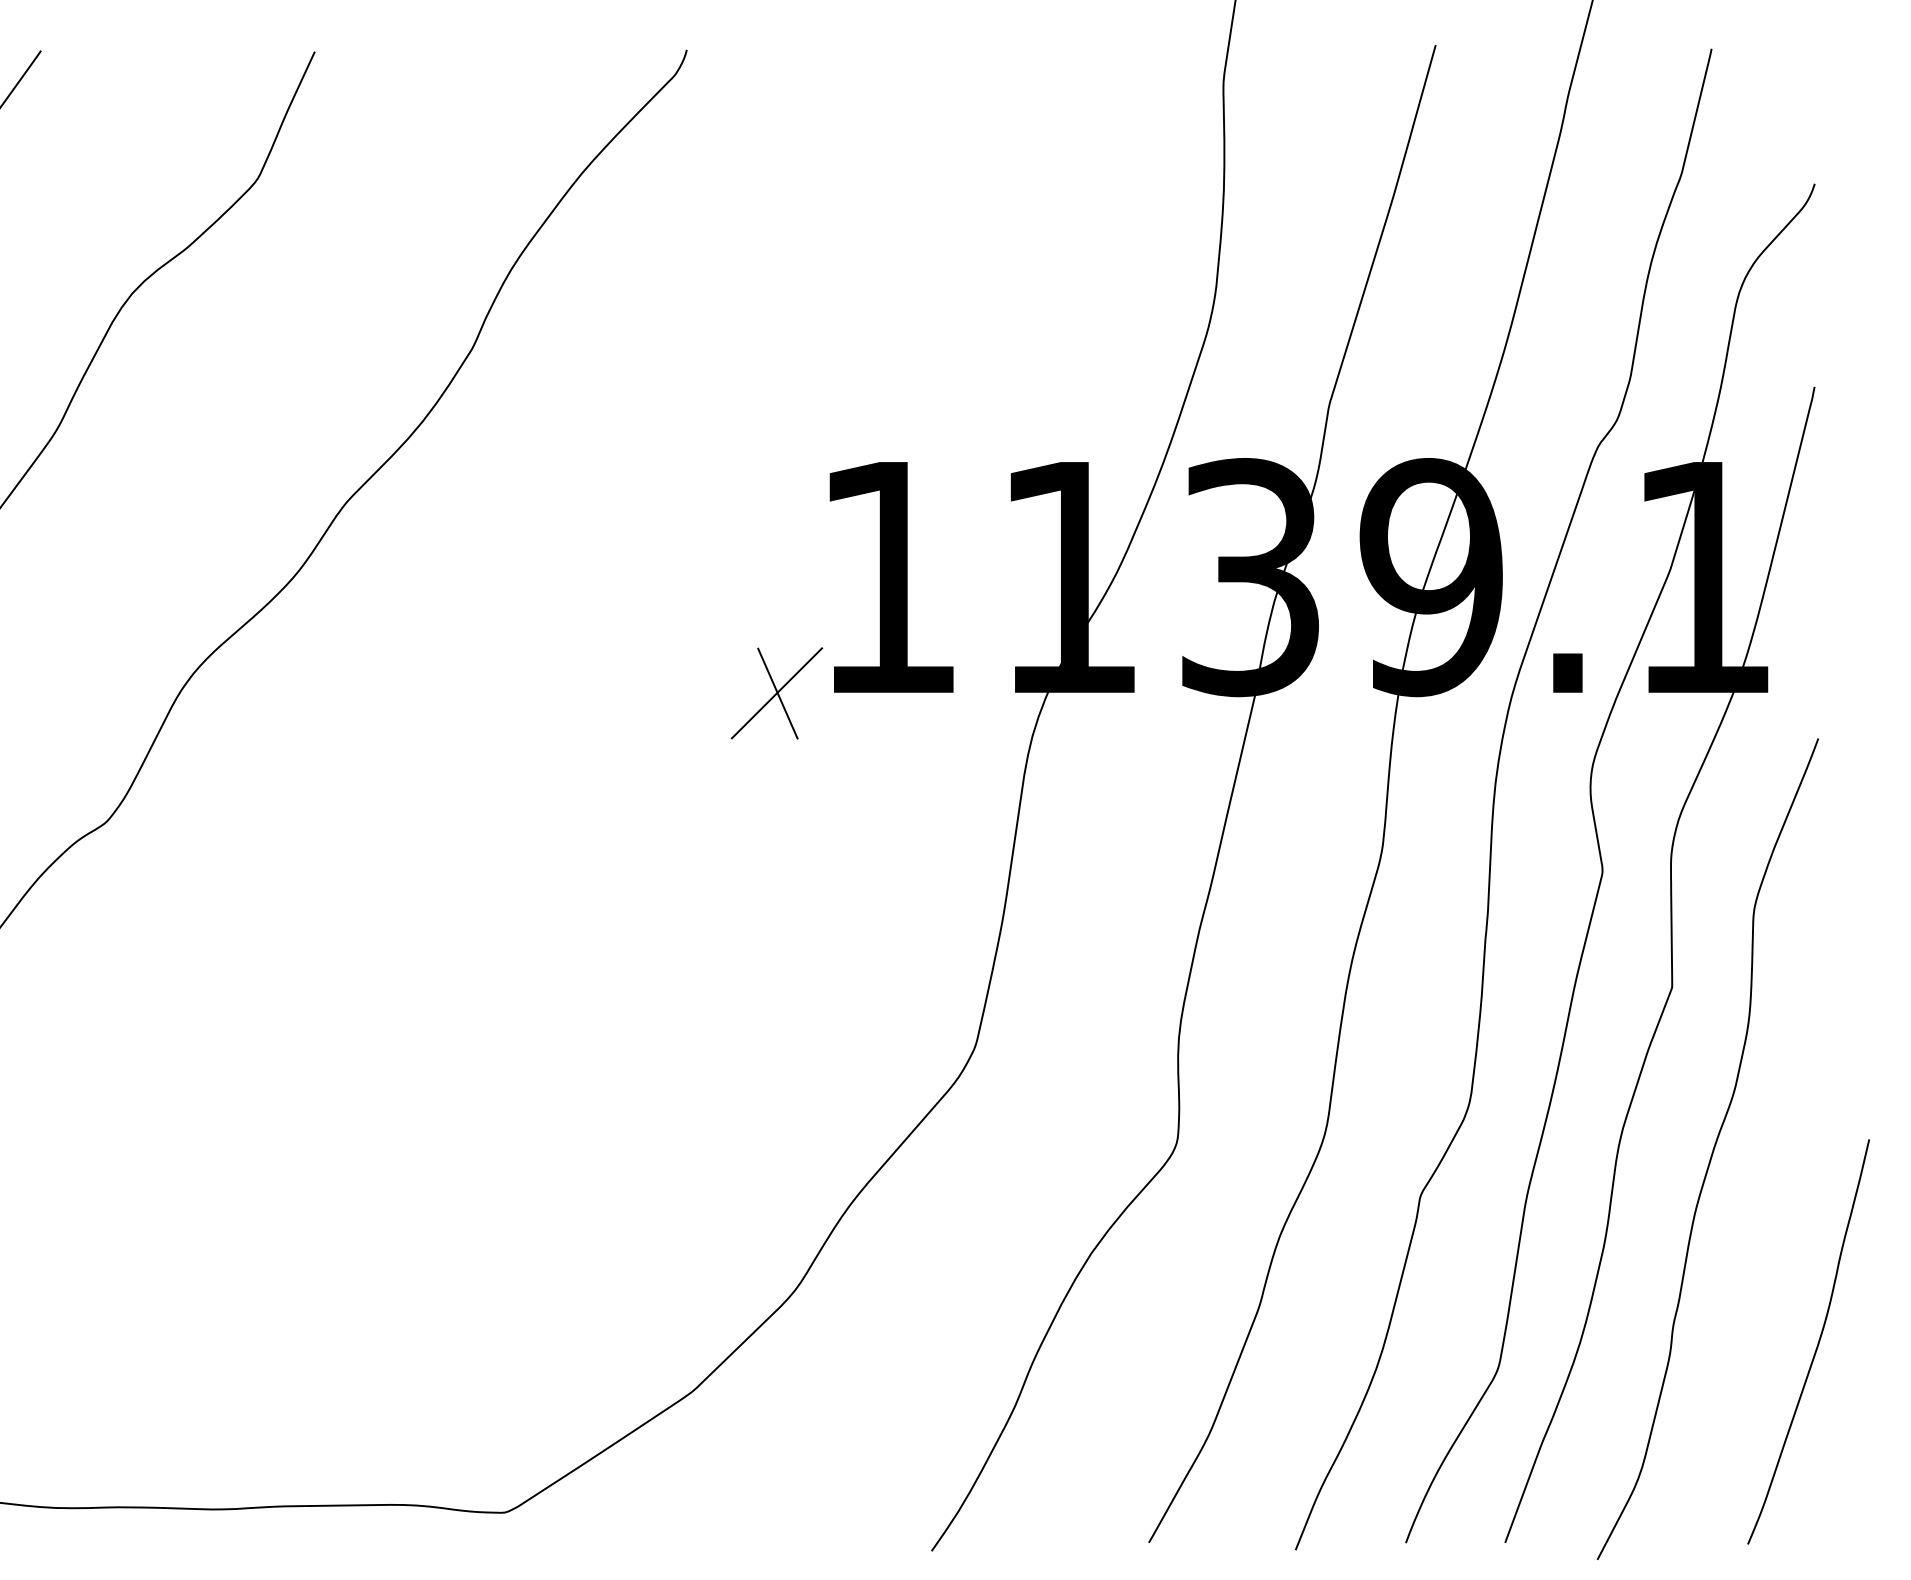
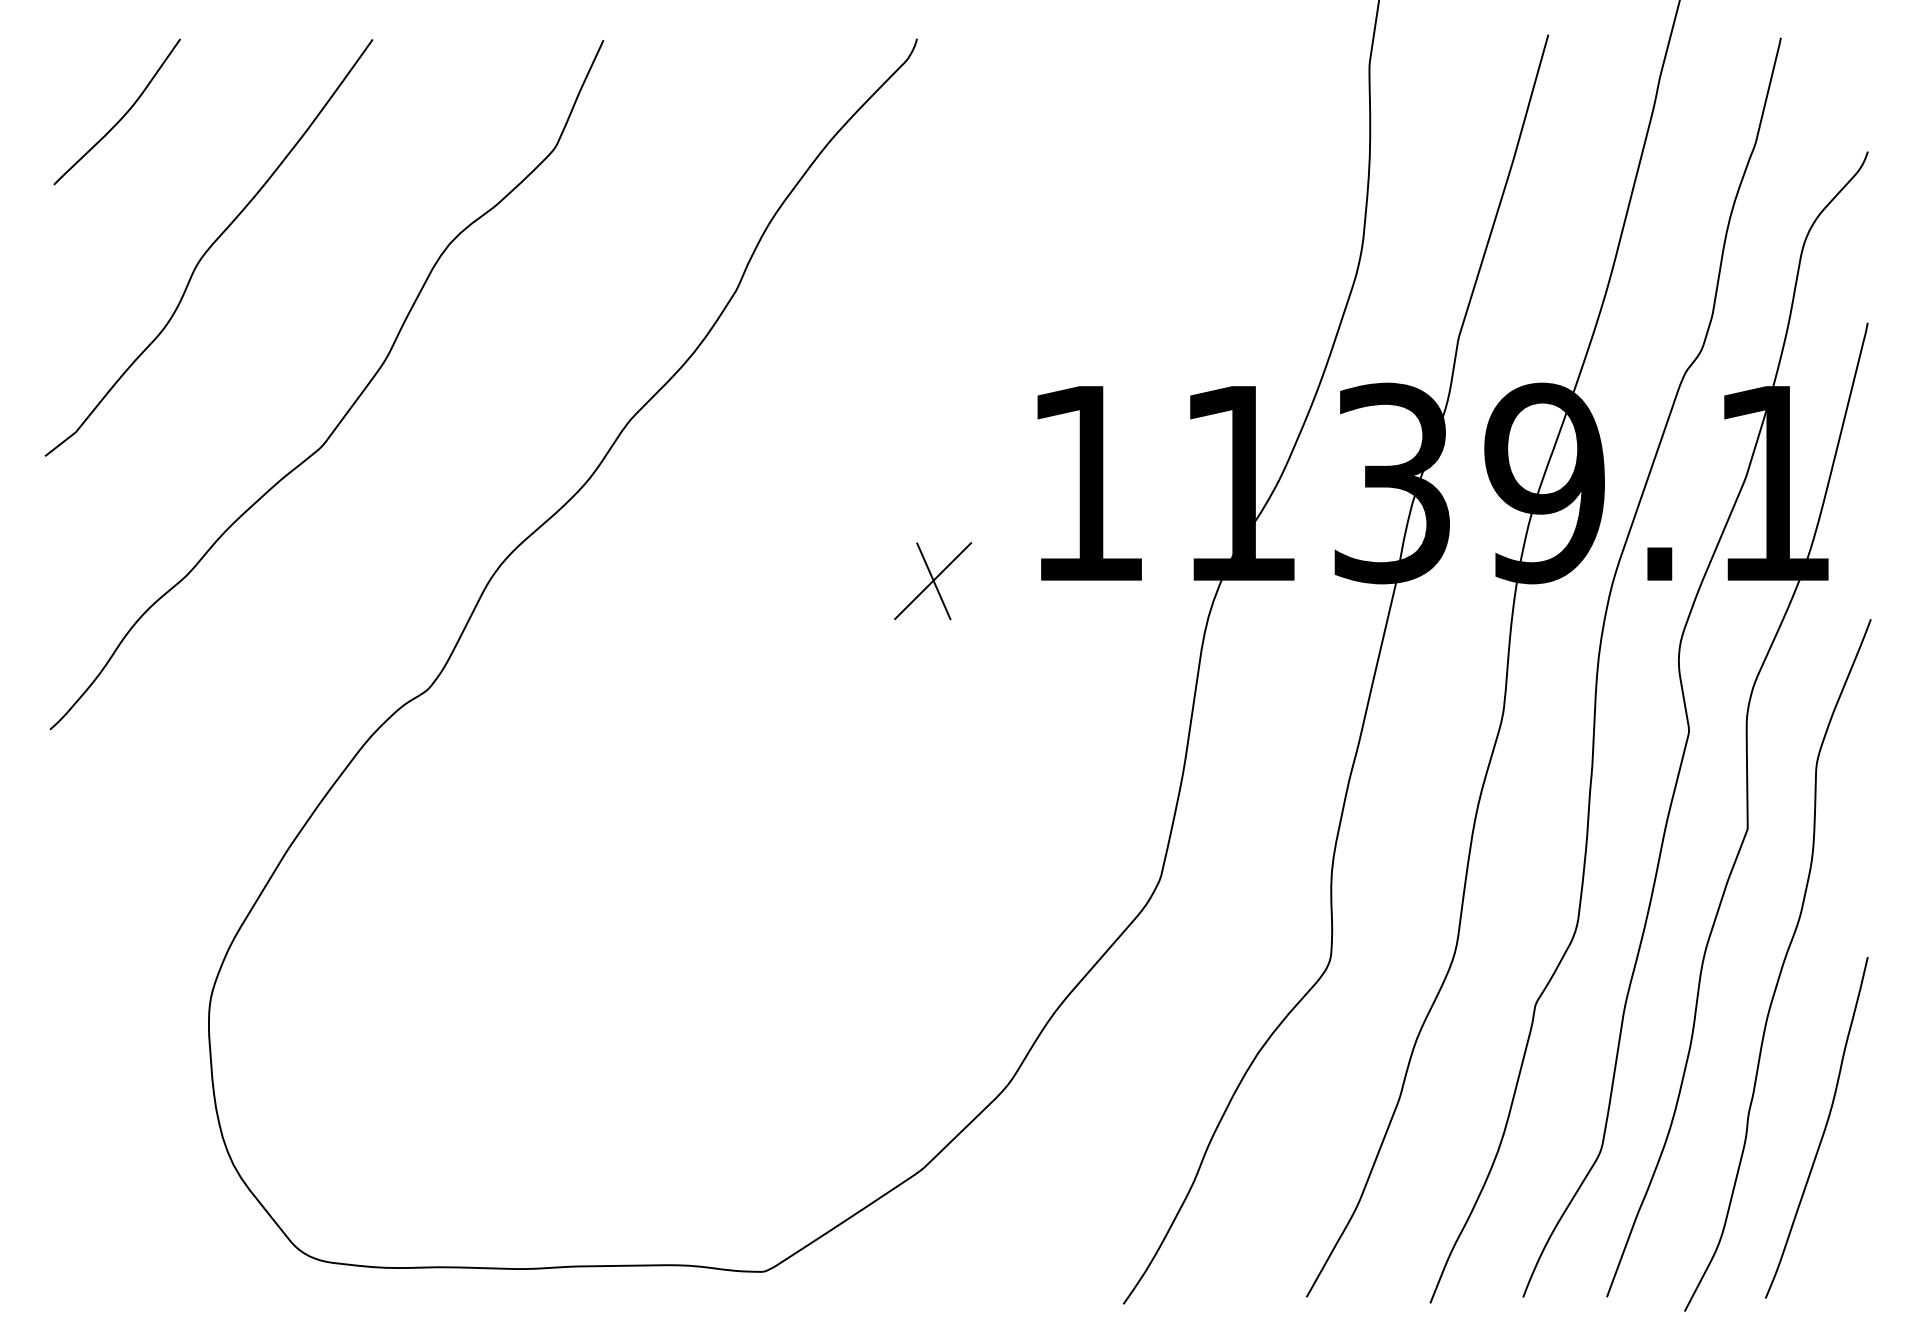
part: (777, 693) -> (933, 581), moved
curve: (1816, 1345) -> (1823, 1130), moved

